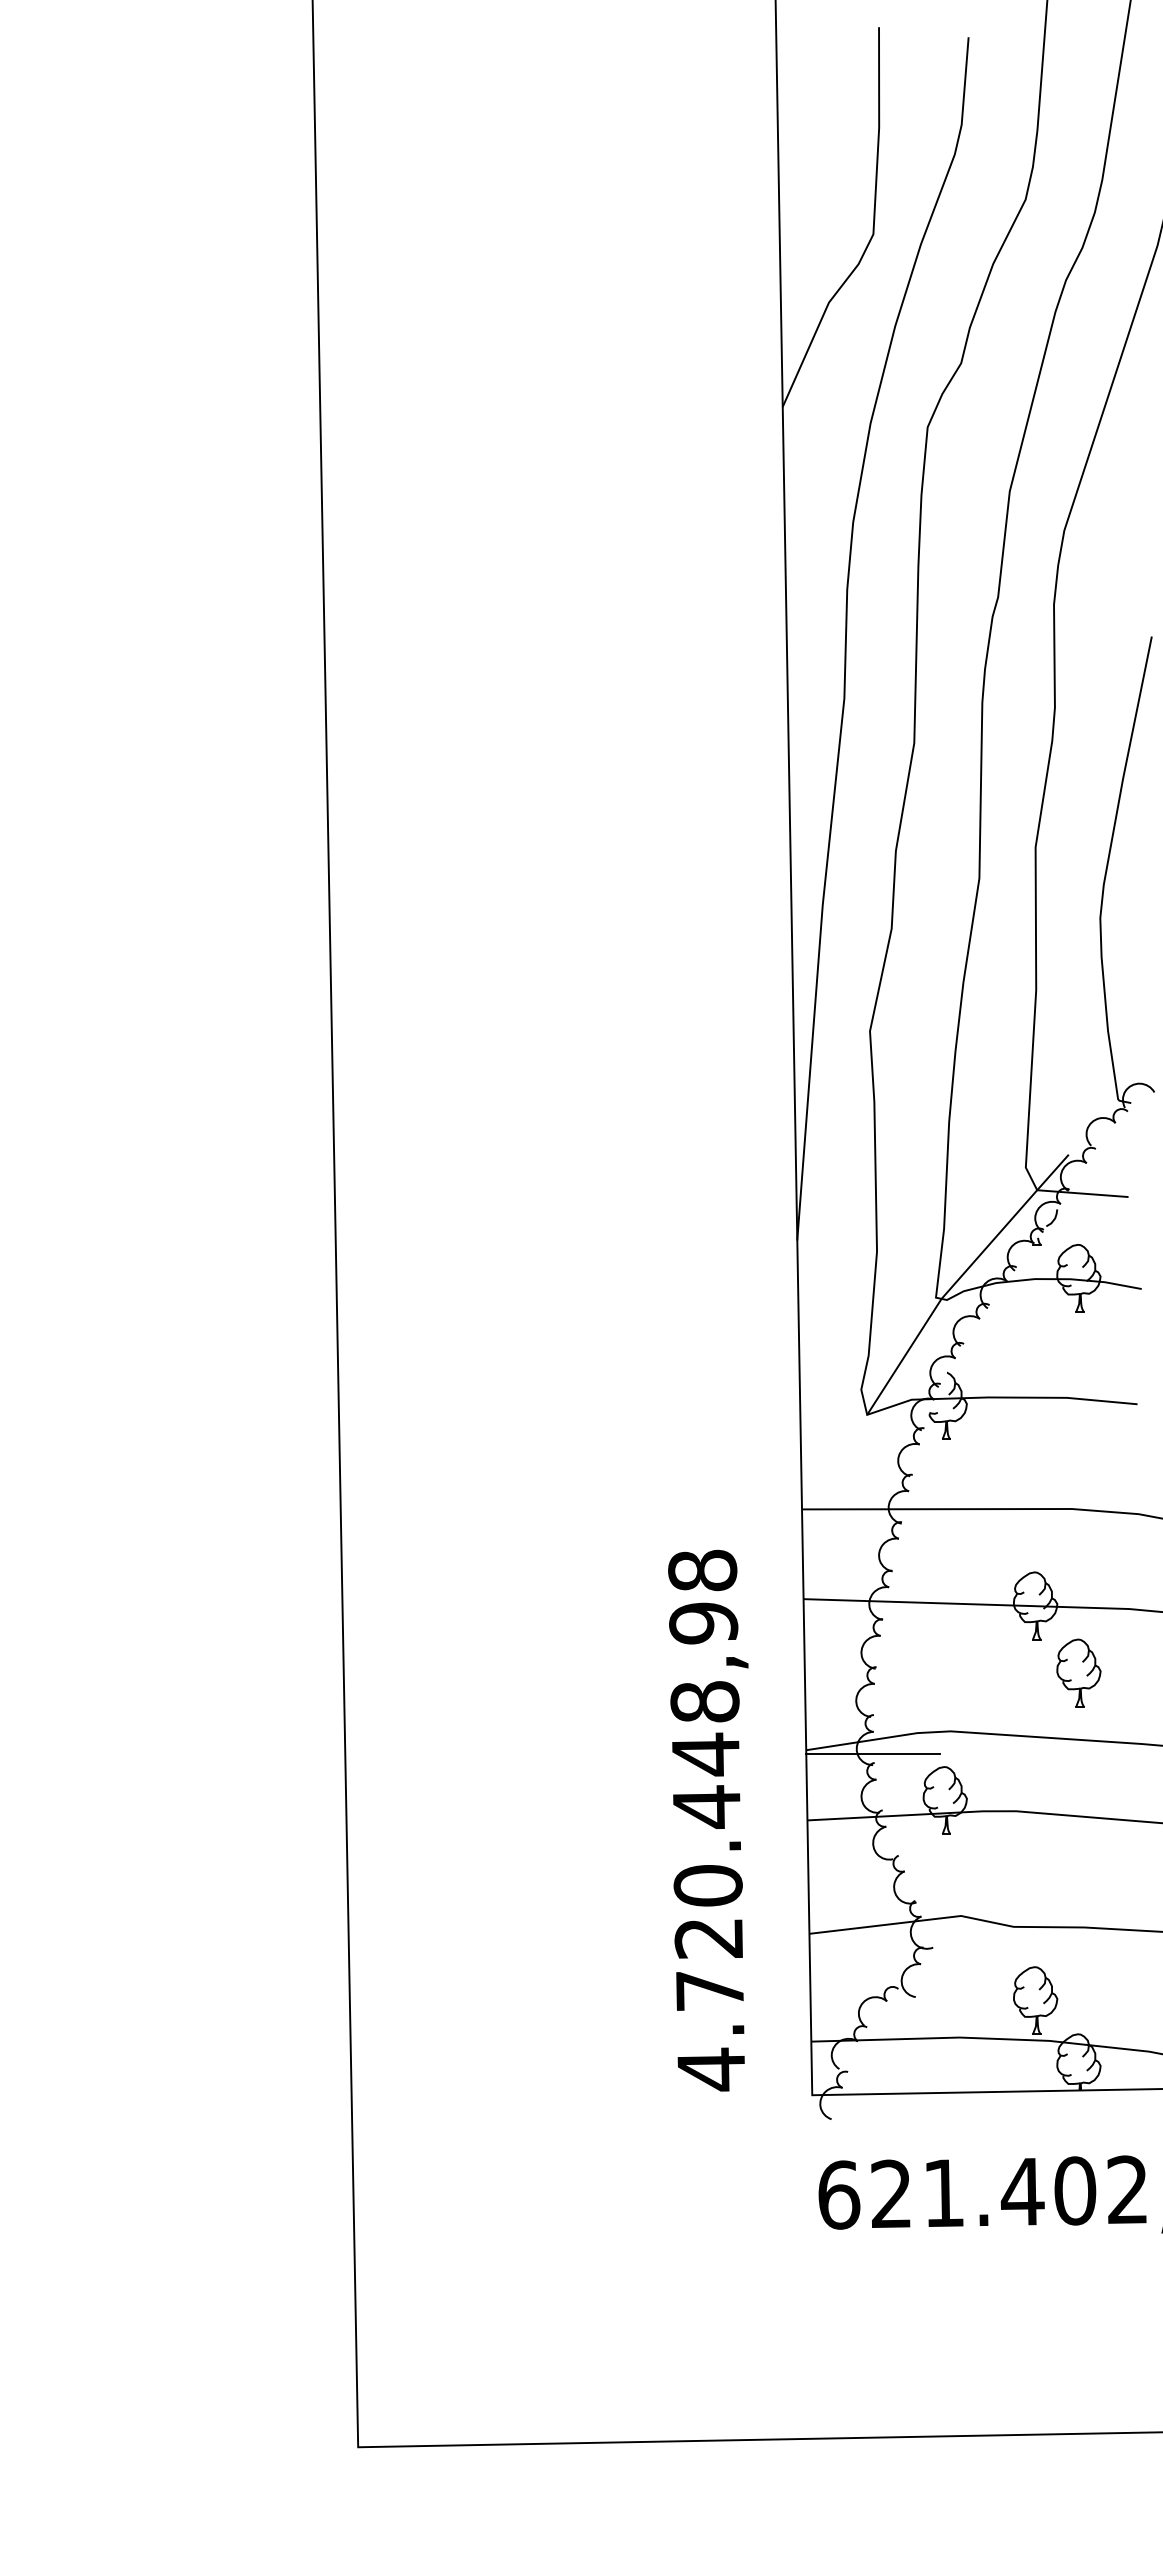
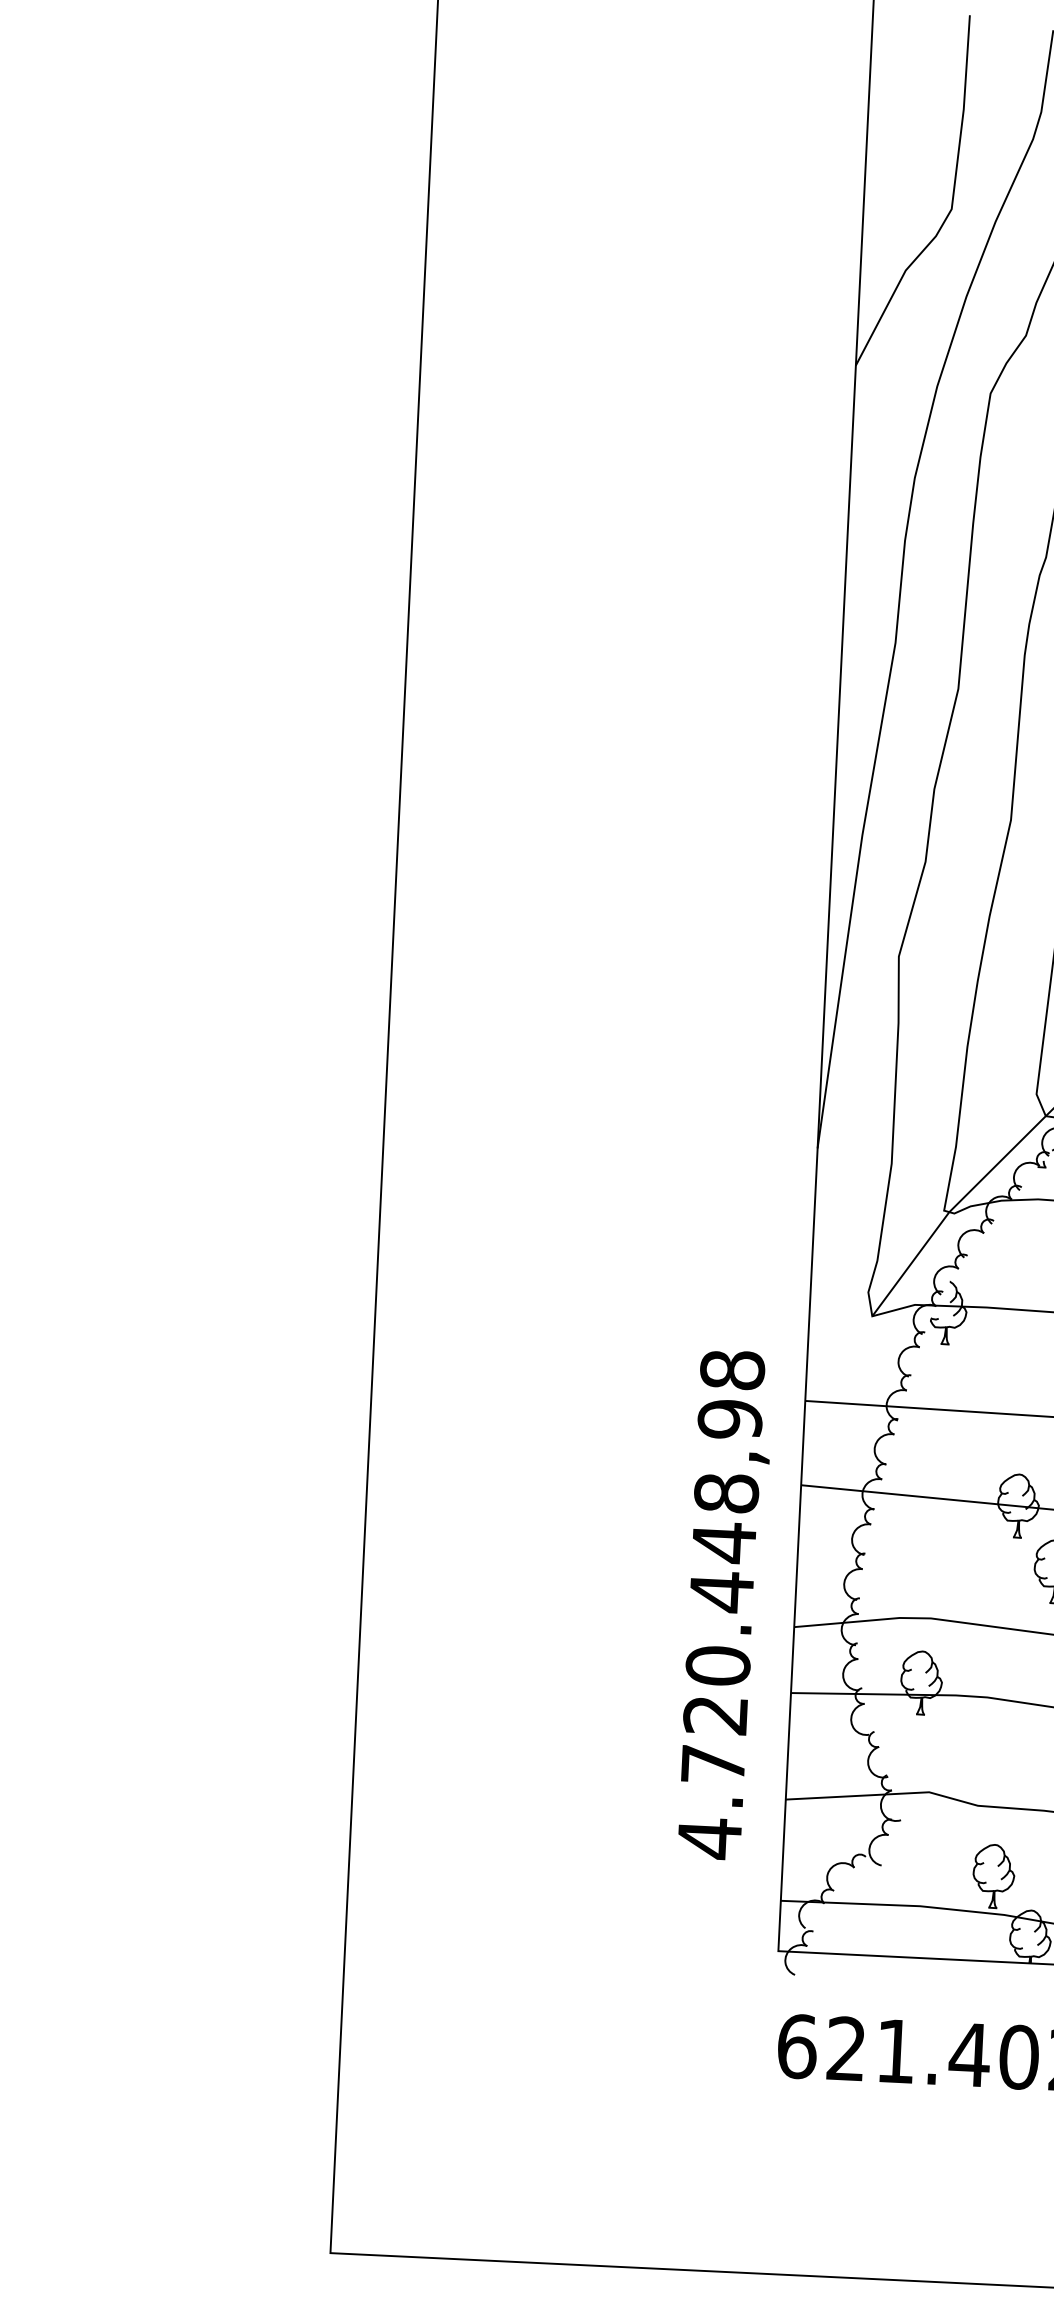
line: (873, 1753) -> (857, 1634), removed
text: (708, 1820) -> (722, 1604), moved

